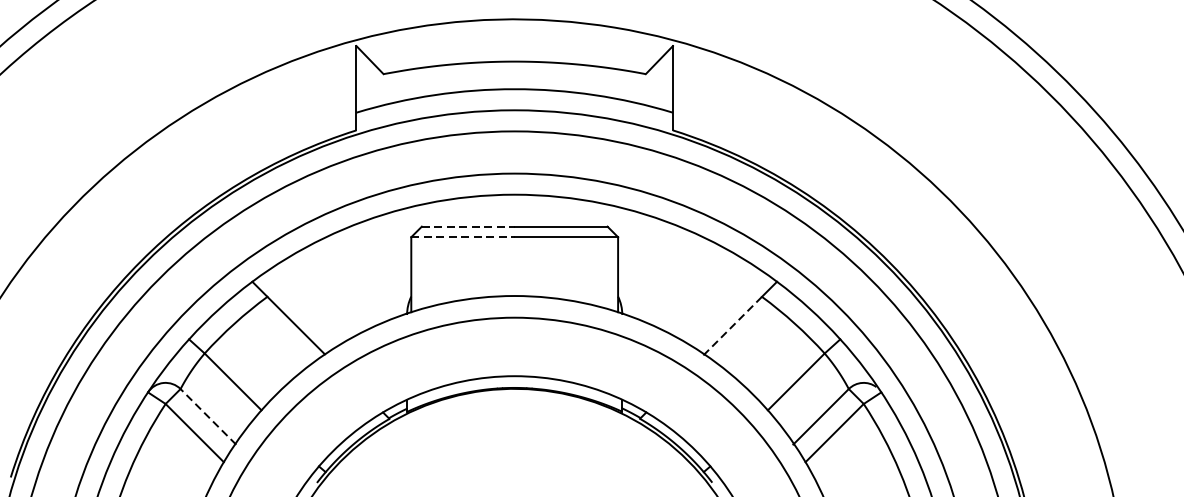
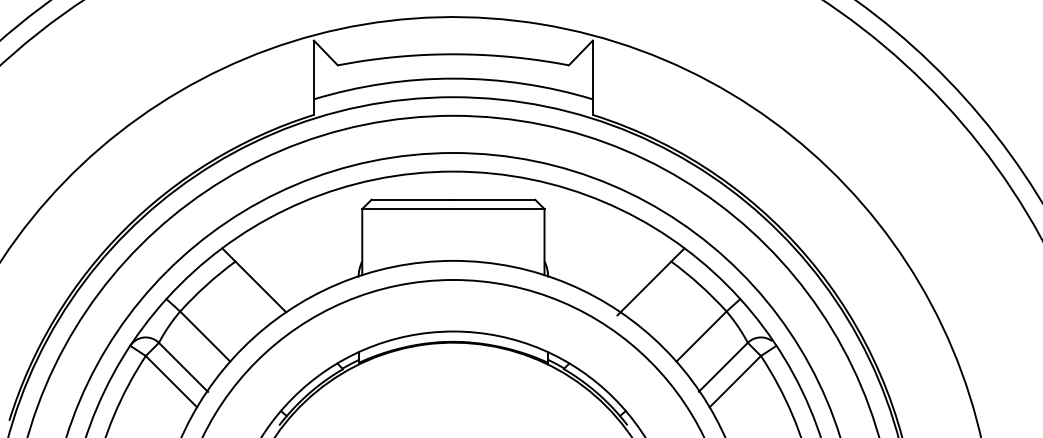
line: (468, 226) -> (412, 199), dashed -> solid
line: (462, 237) -> (407, 209), dashed -> solid
line: (731, 327) -> (644, 288), dashed -> solid
line: (208, 417) -> (183, 367), dashed -> solid

